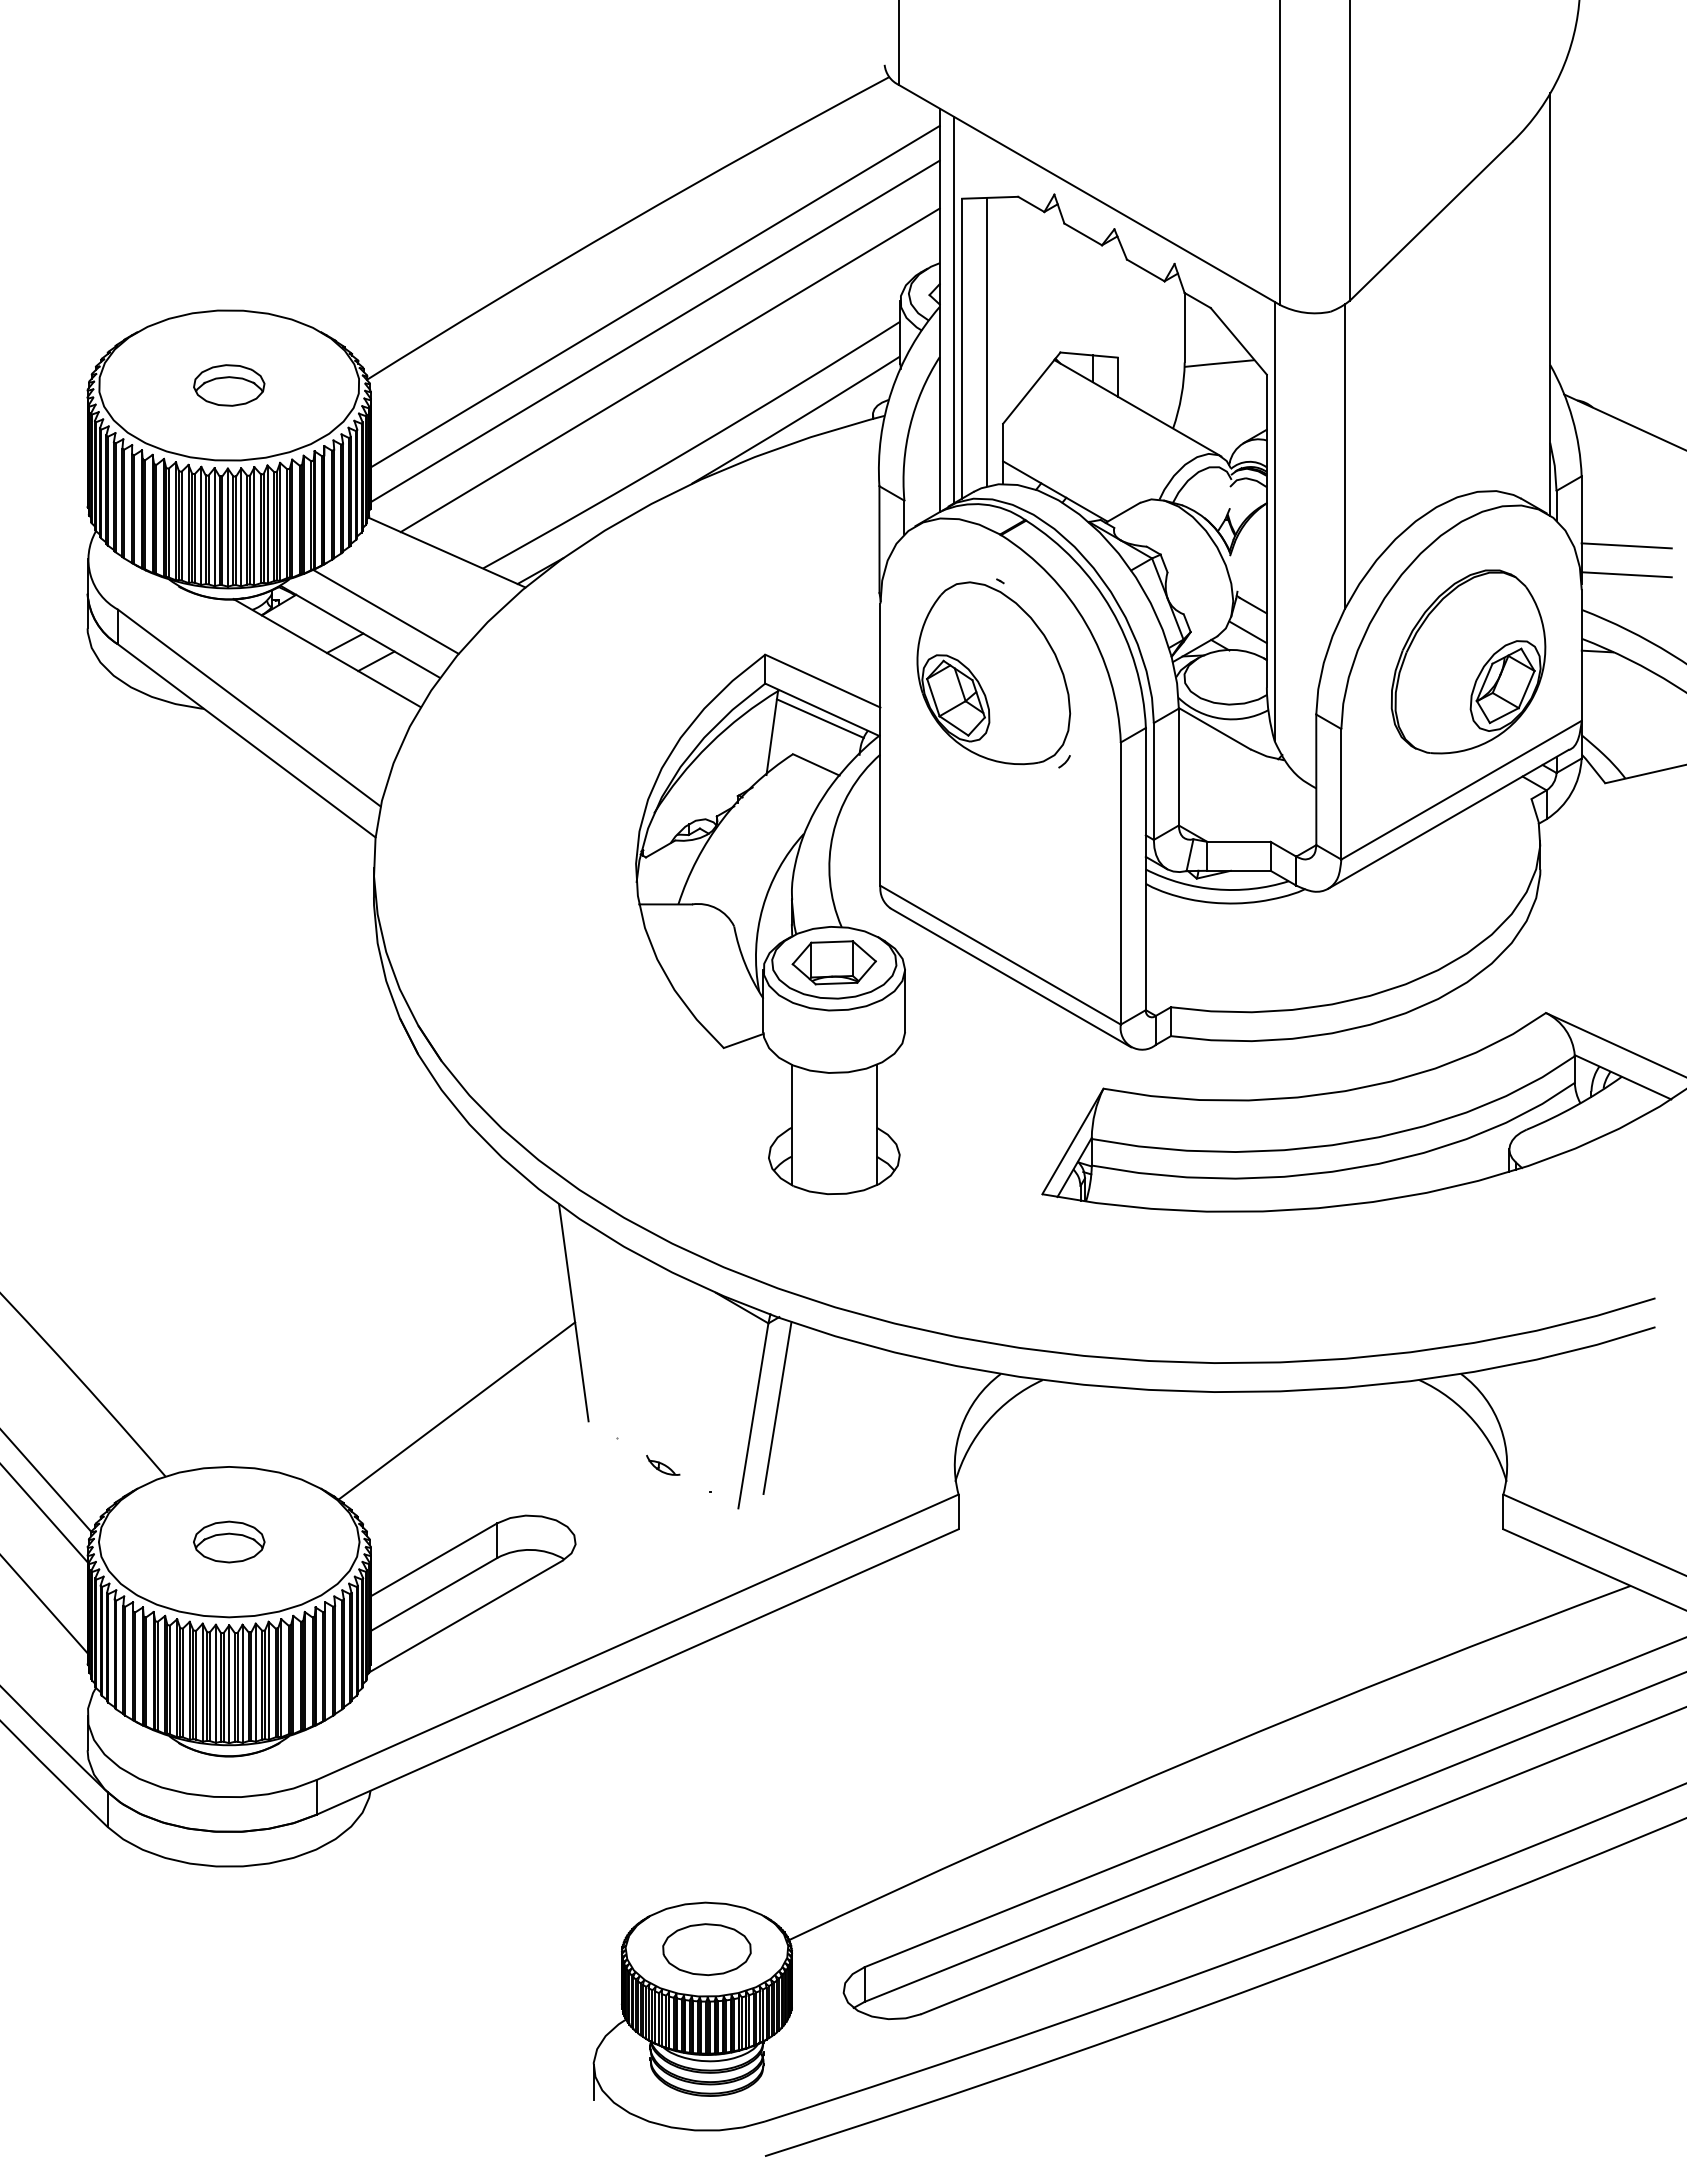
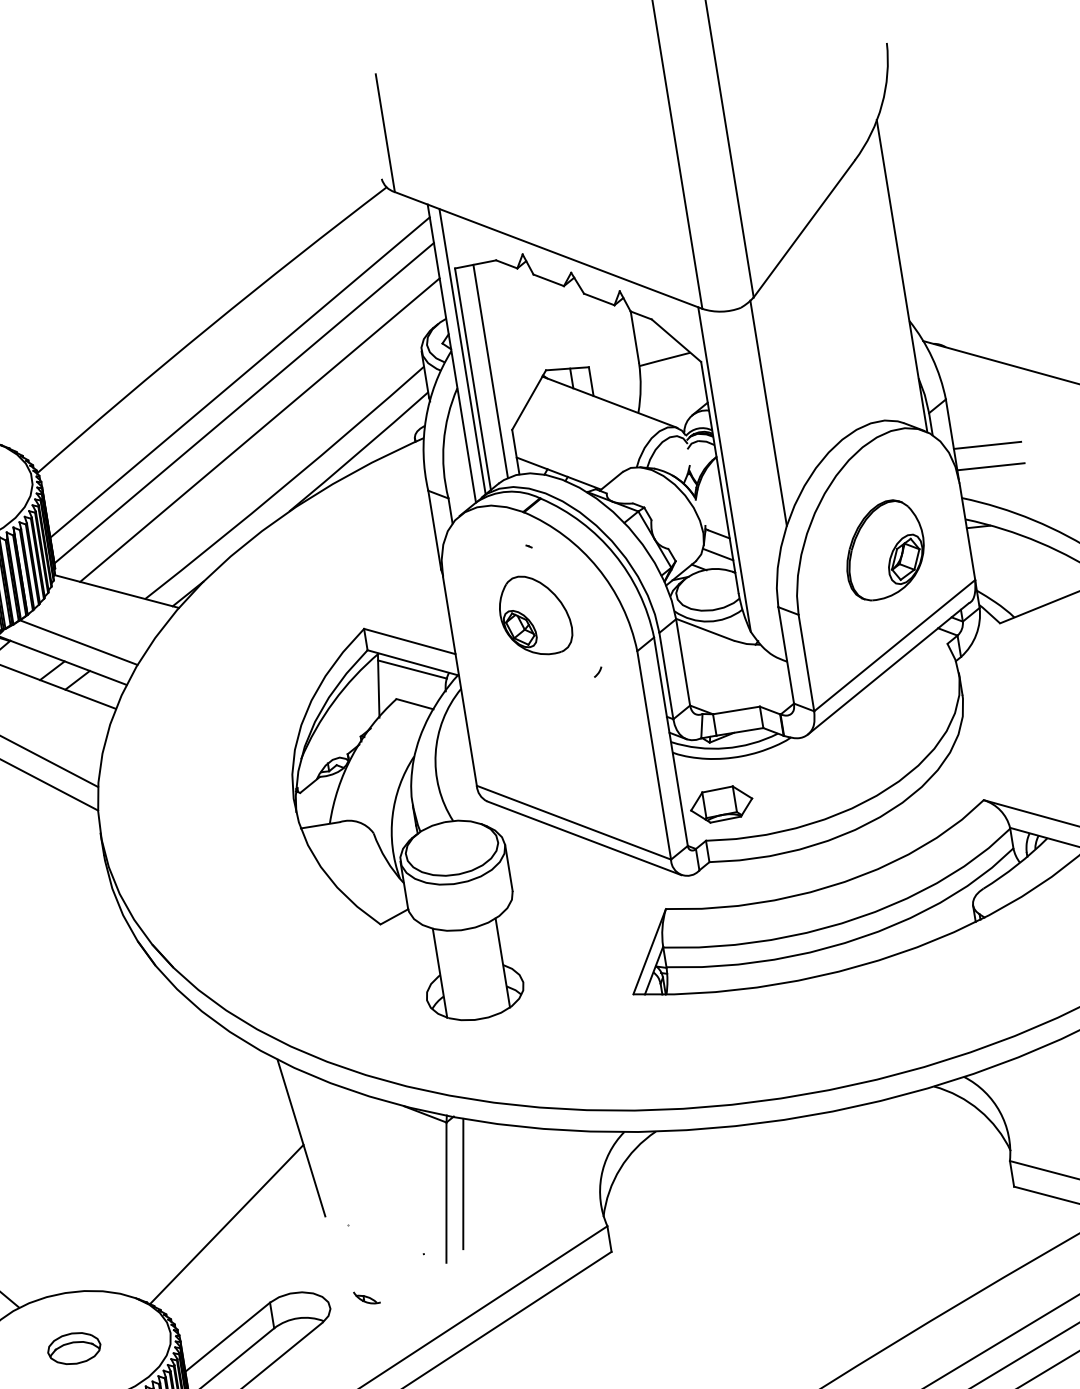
part: (1468, 661) -> (884, 549), size x0.7
part: (993, 673) -> (534, 615), size x0.6
part: (833, 962) -> (721, 804), moved
part: (663, 1465) -> (367, 1297), moved

